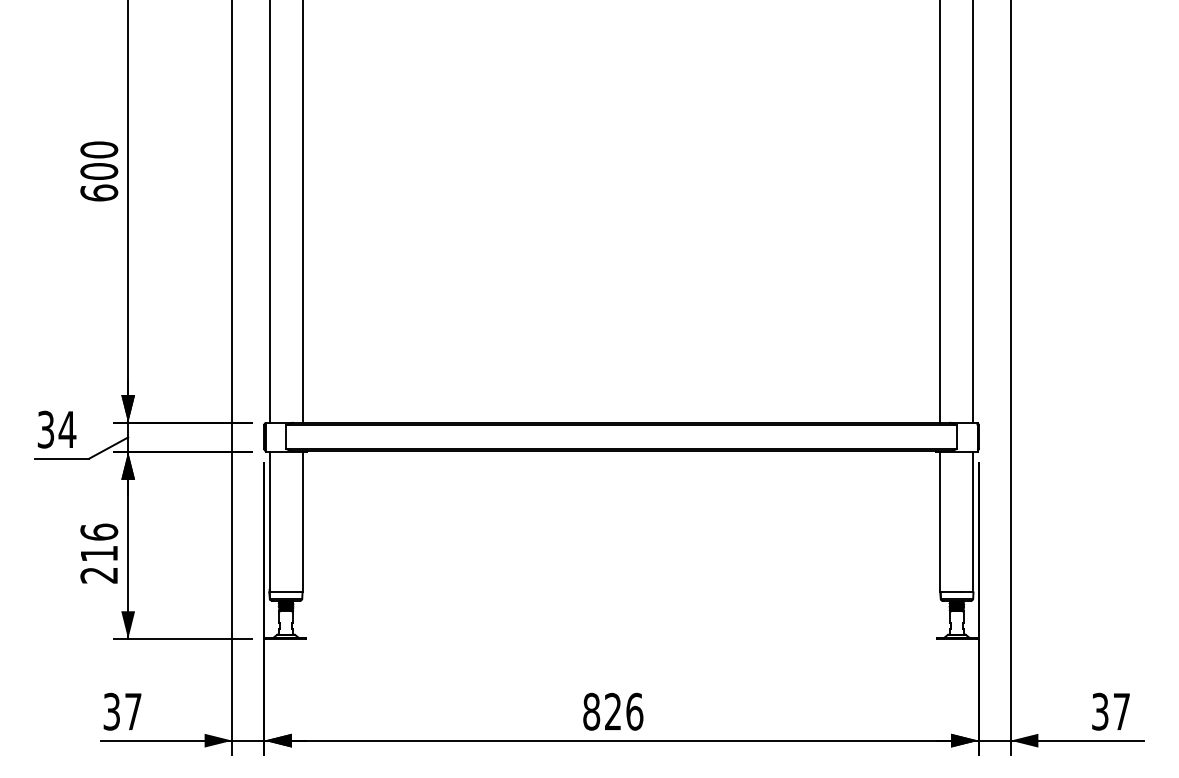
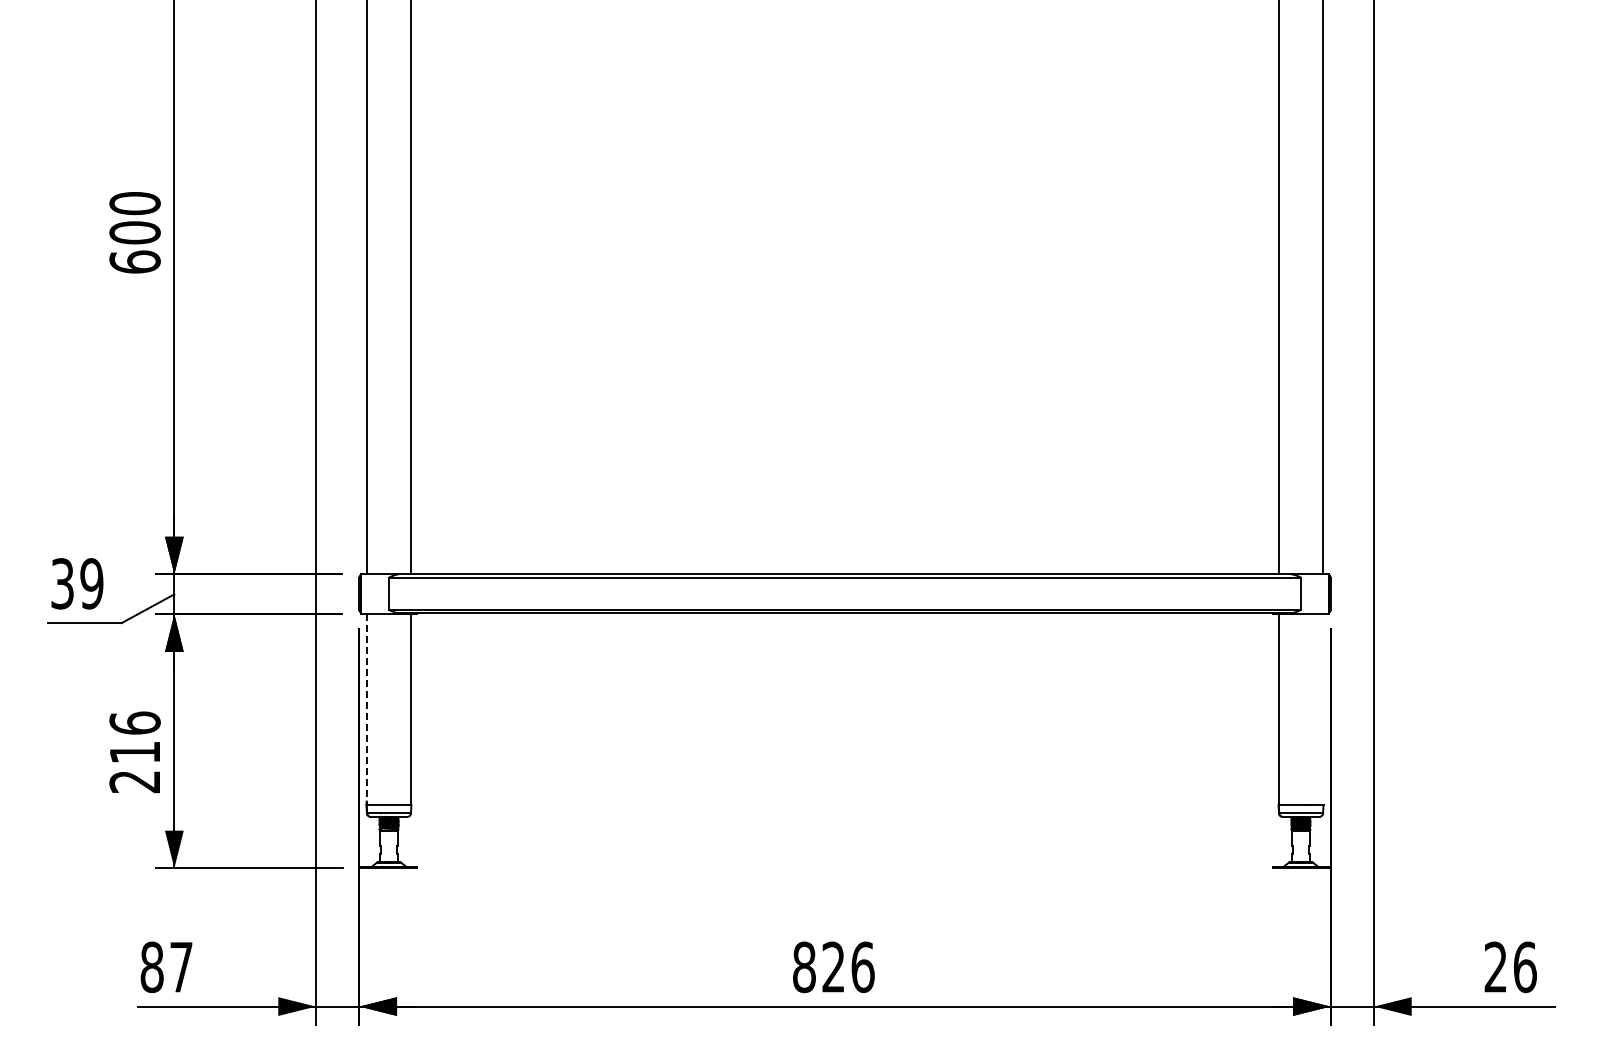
text: (67, 429) -> (91, 583), 34 -> 39
line: (973, 520) -> (1323, 707), removed
line: (269, 522) -> (366, 710), solid -> dashed
text: (111, 711) -> (151, 967), 37 -> 87
text: (1111, 711) -> (1510, 967), 37 -> 26

